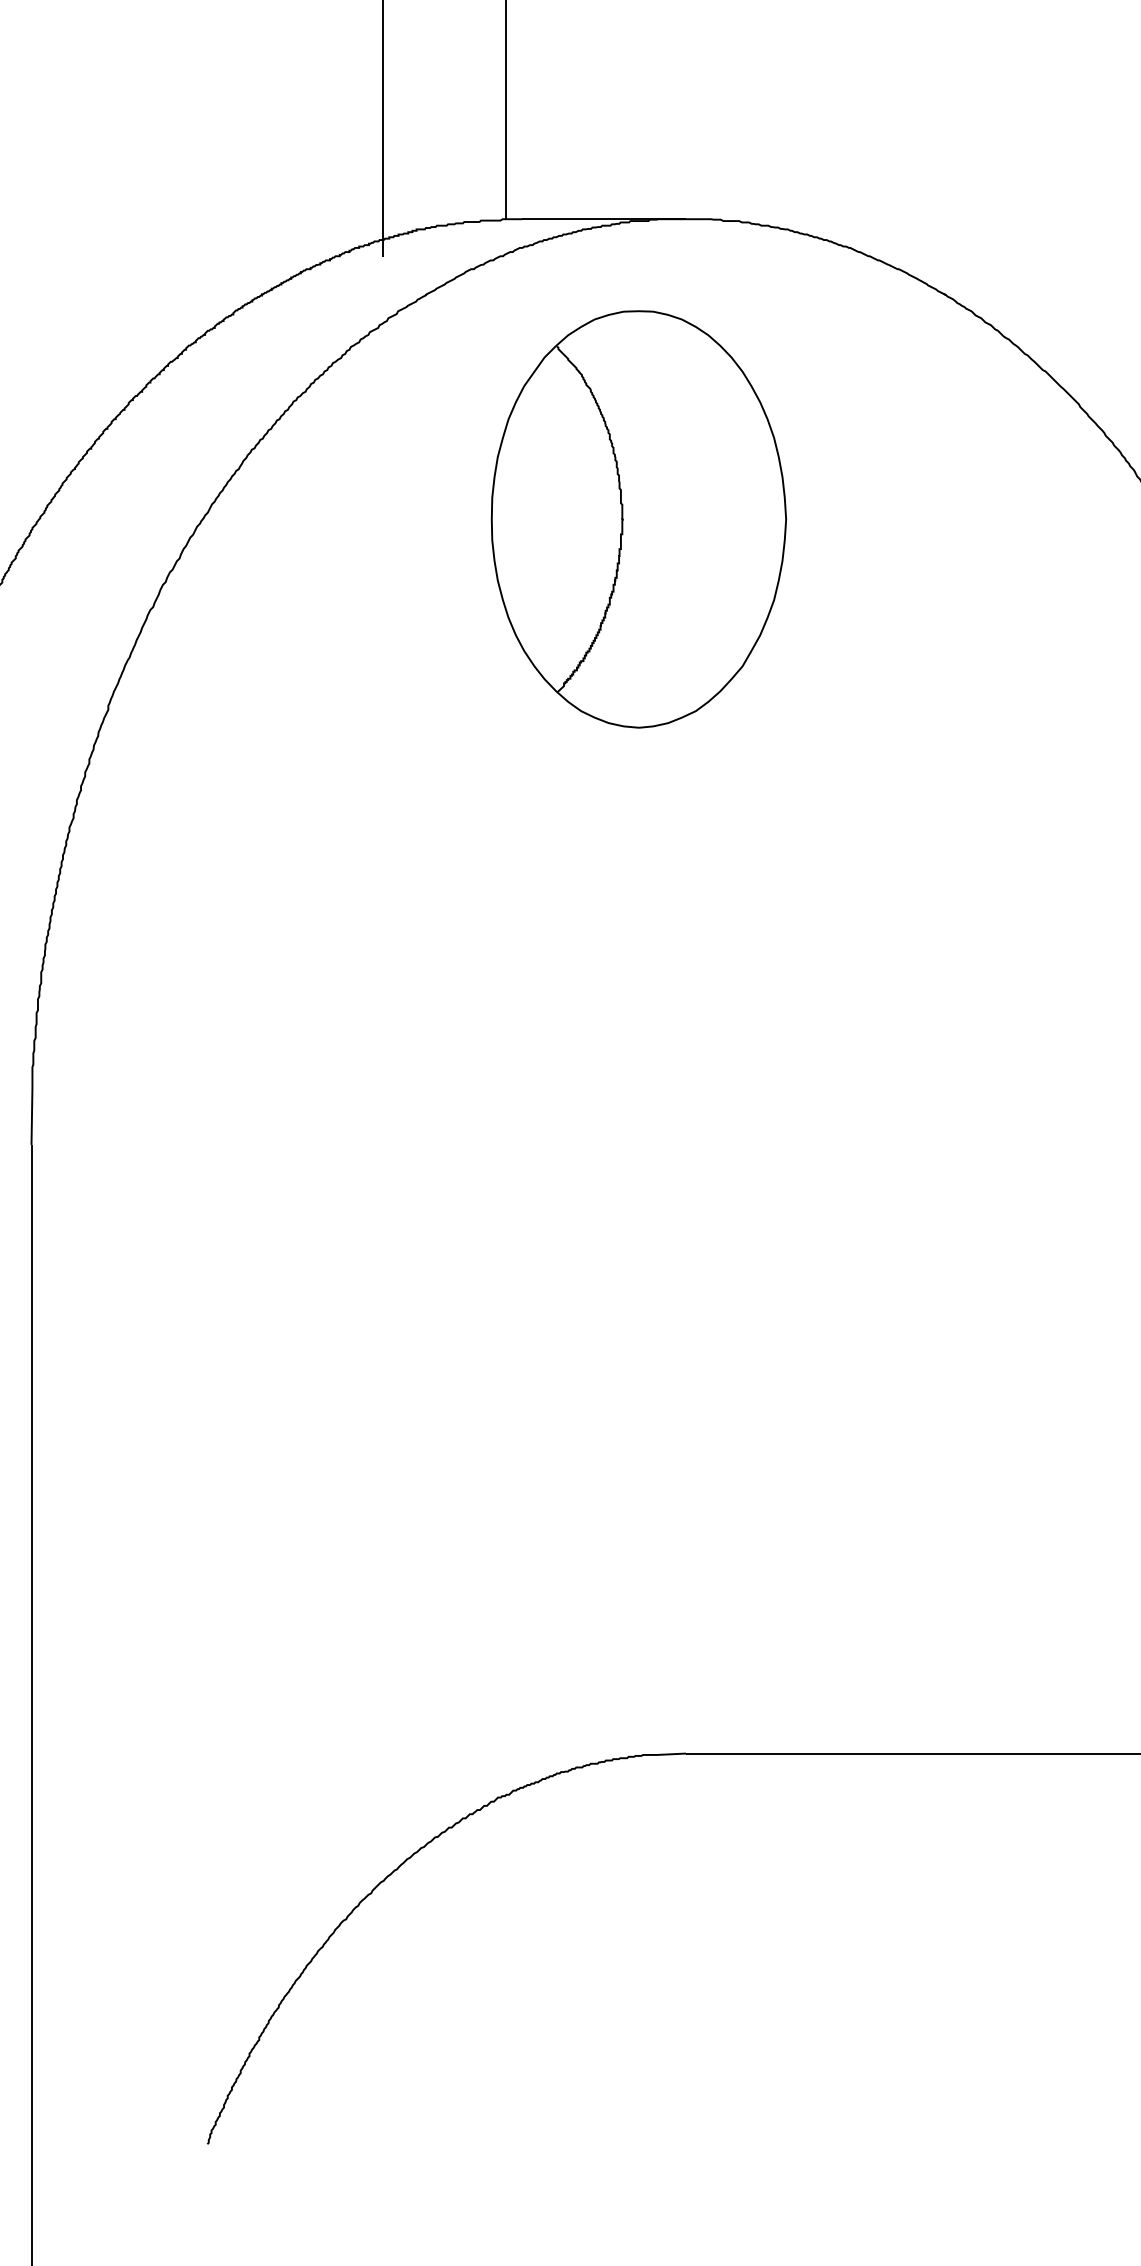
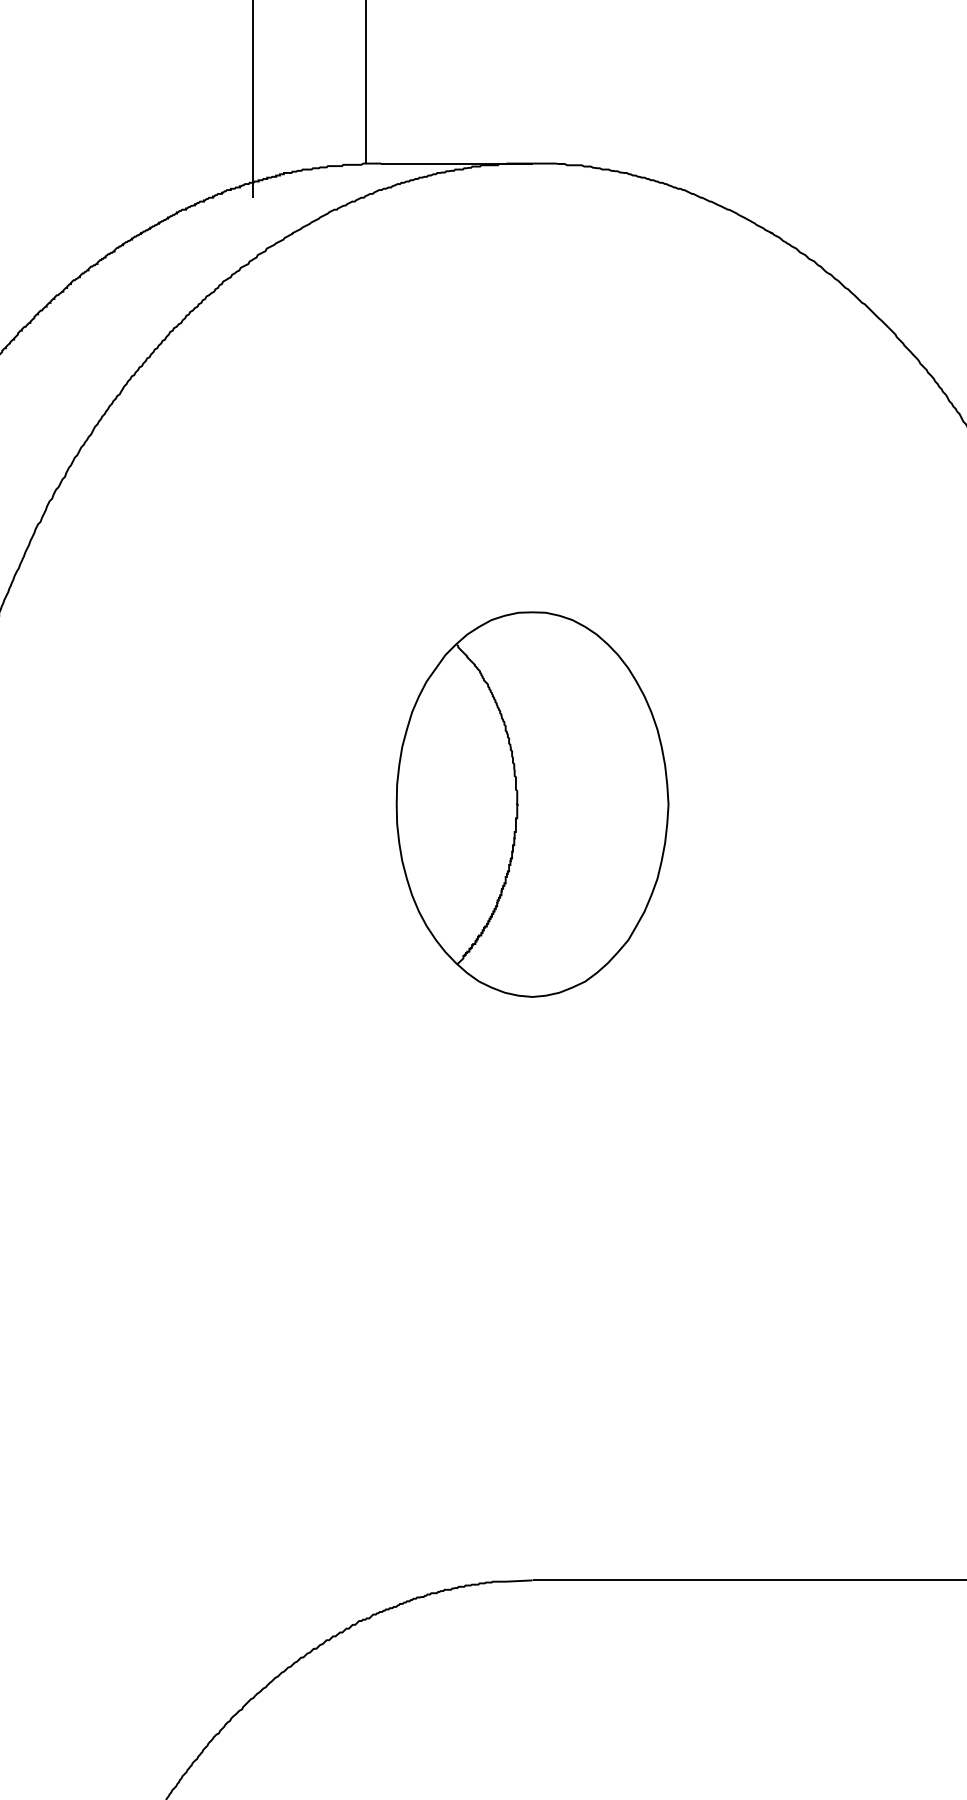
part: (638, 519) -> (532, 804), moved

